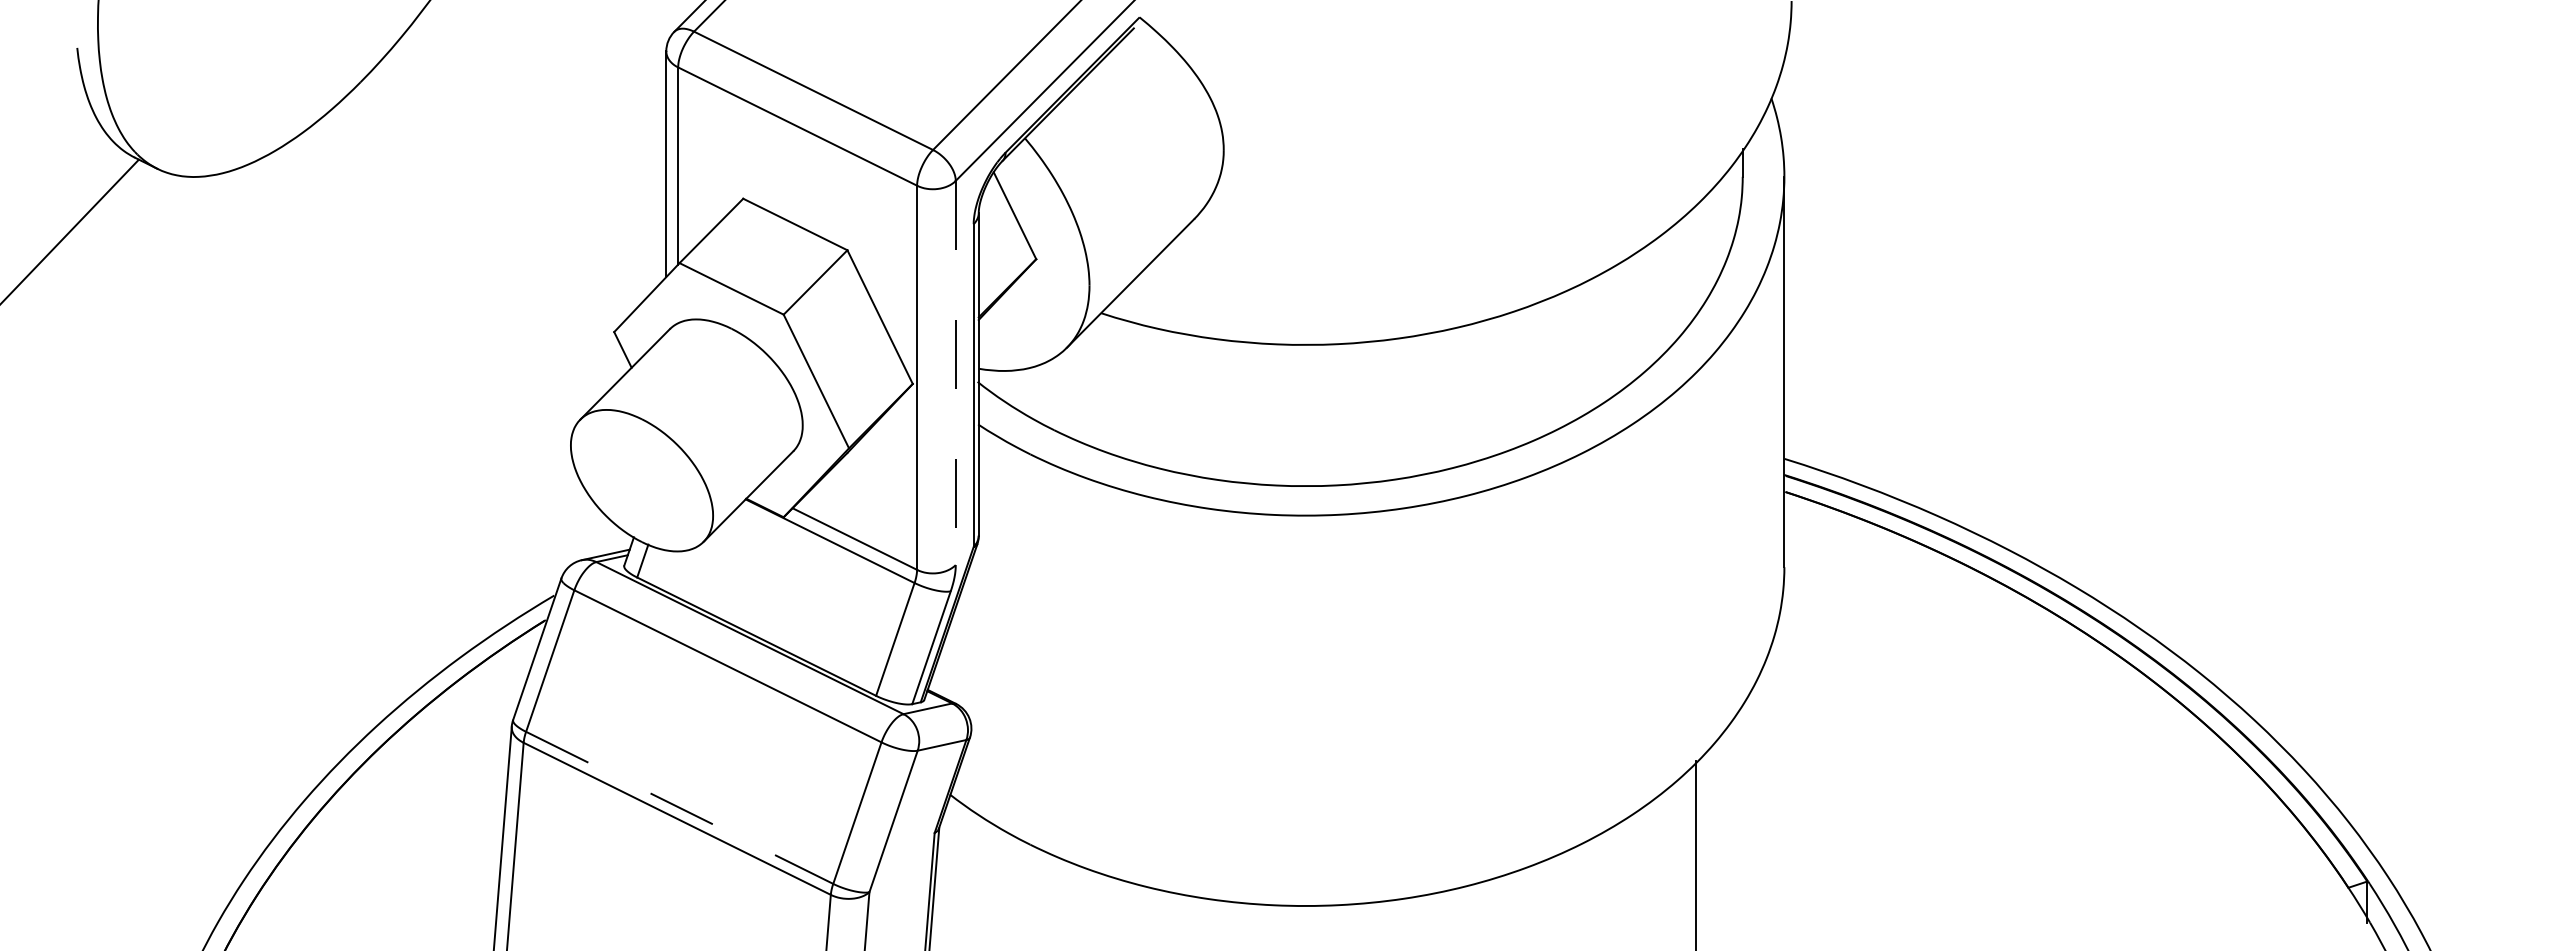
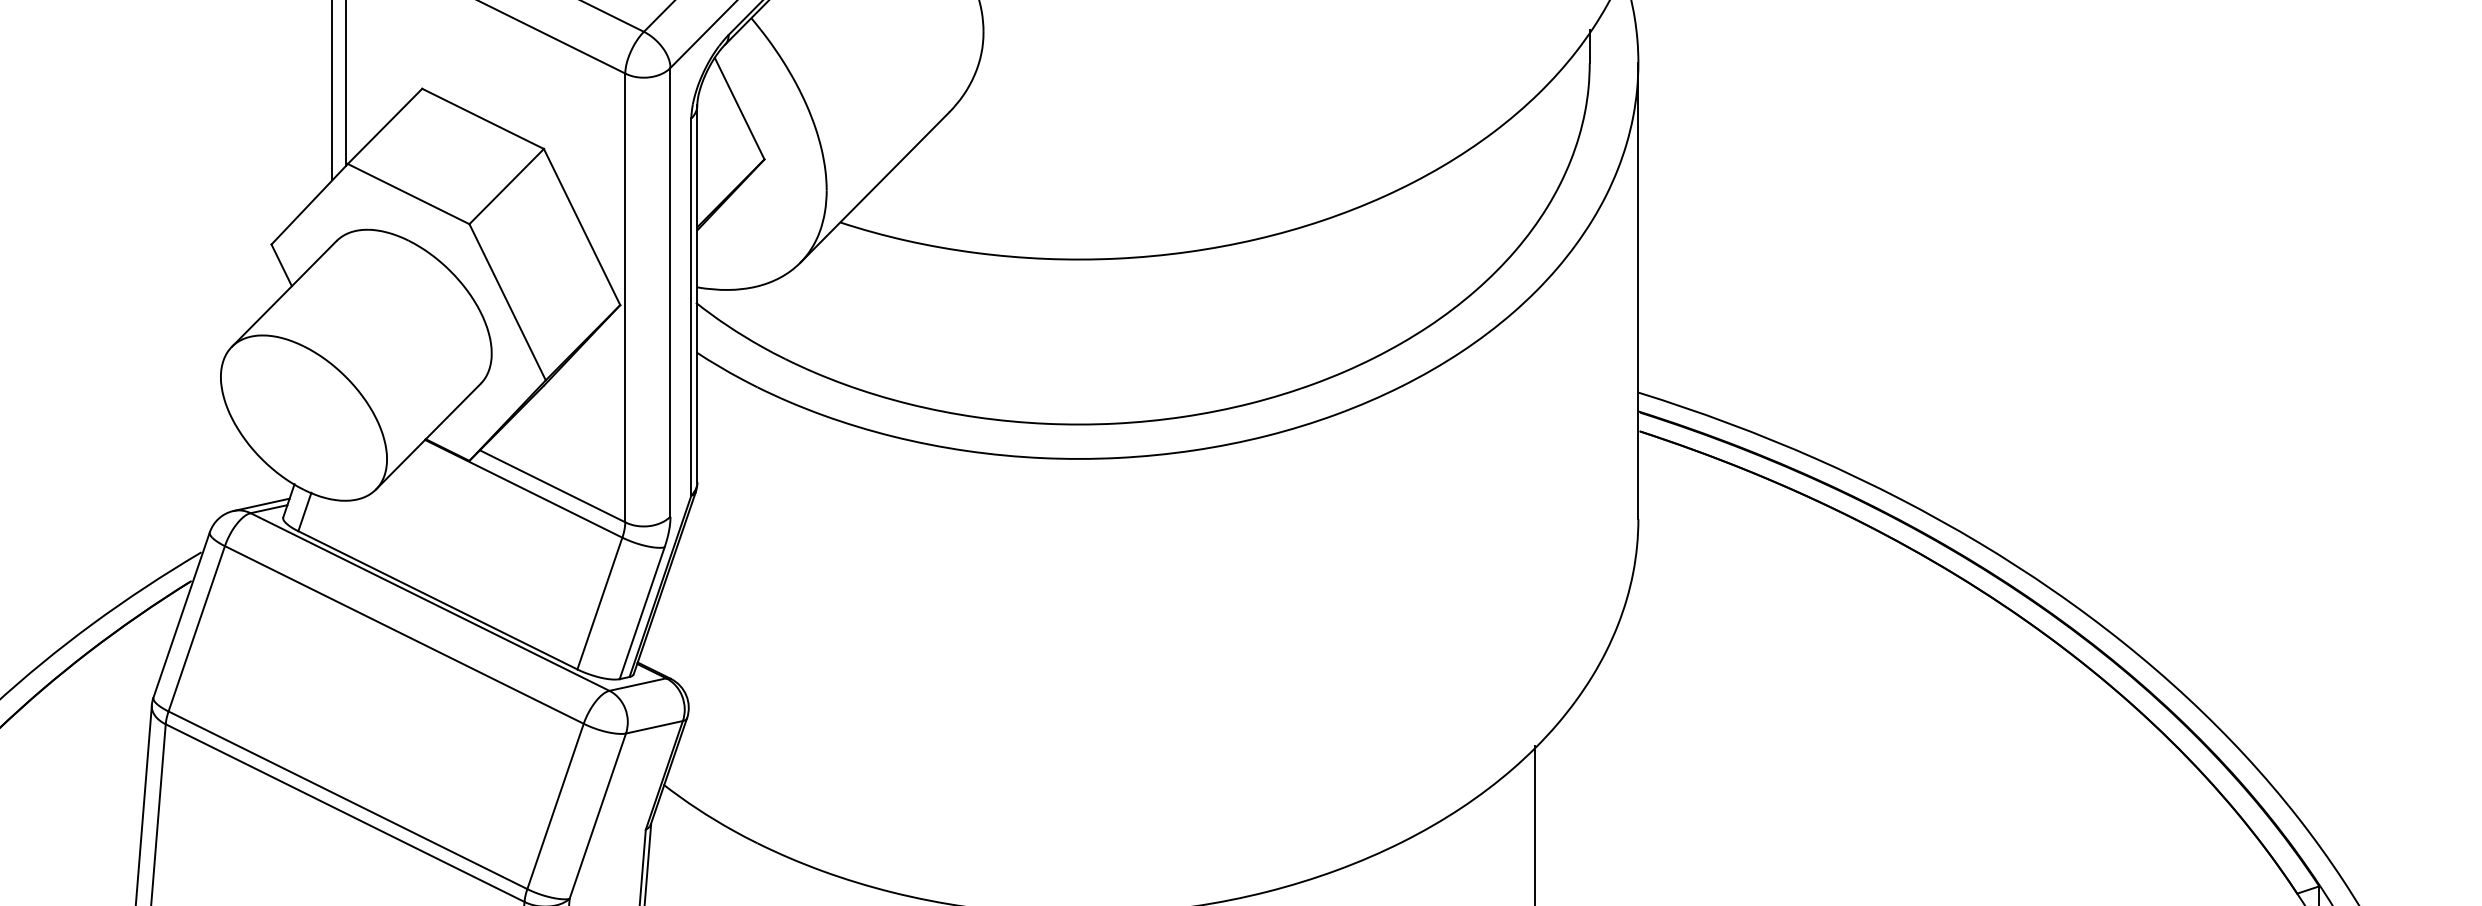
line: (955, 373) -> (670, 292), dashed -> solid
line: (680, 808) -> (348, 801), dashed -> solid

